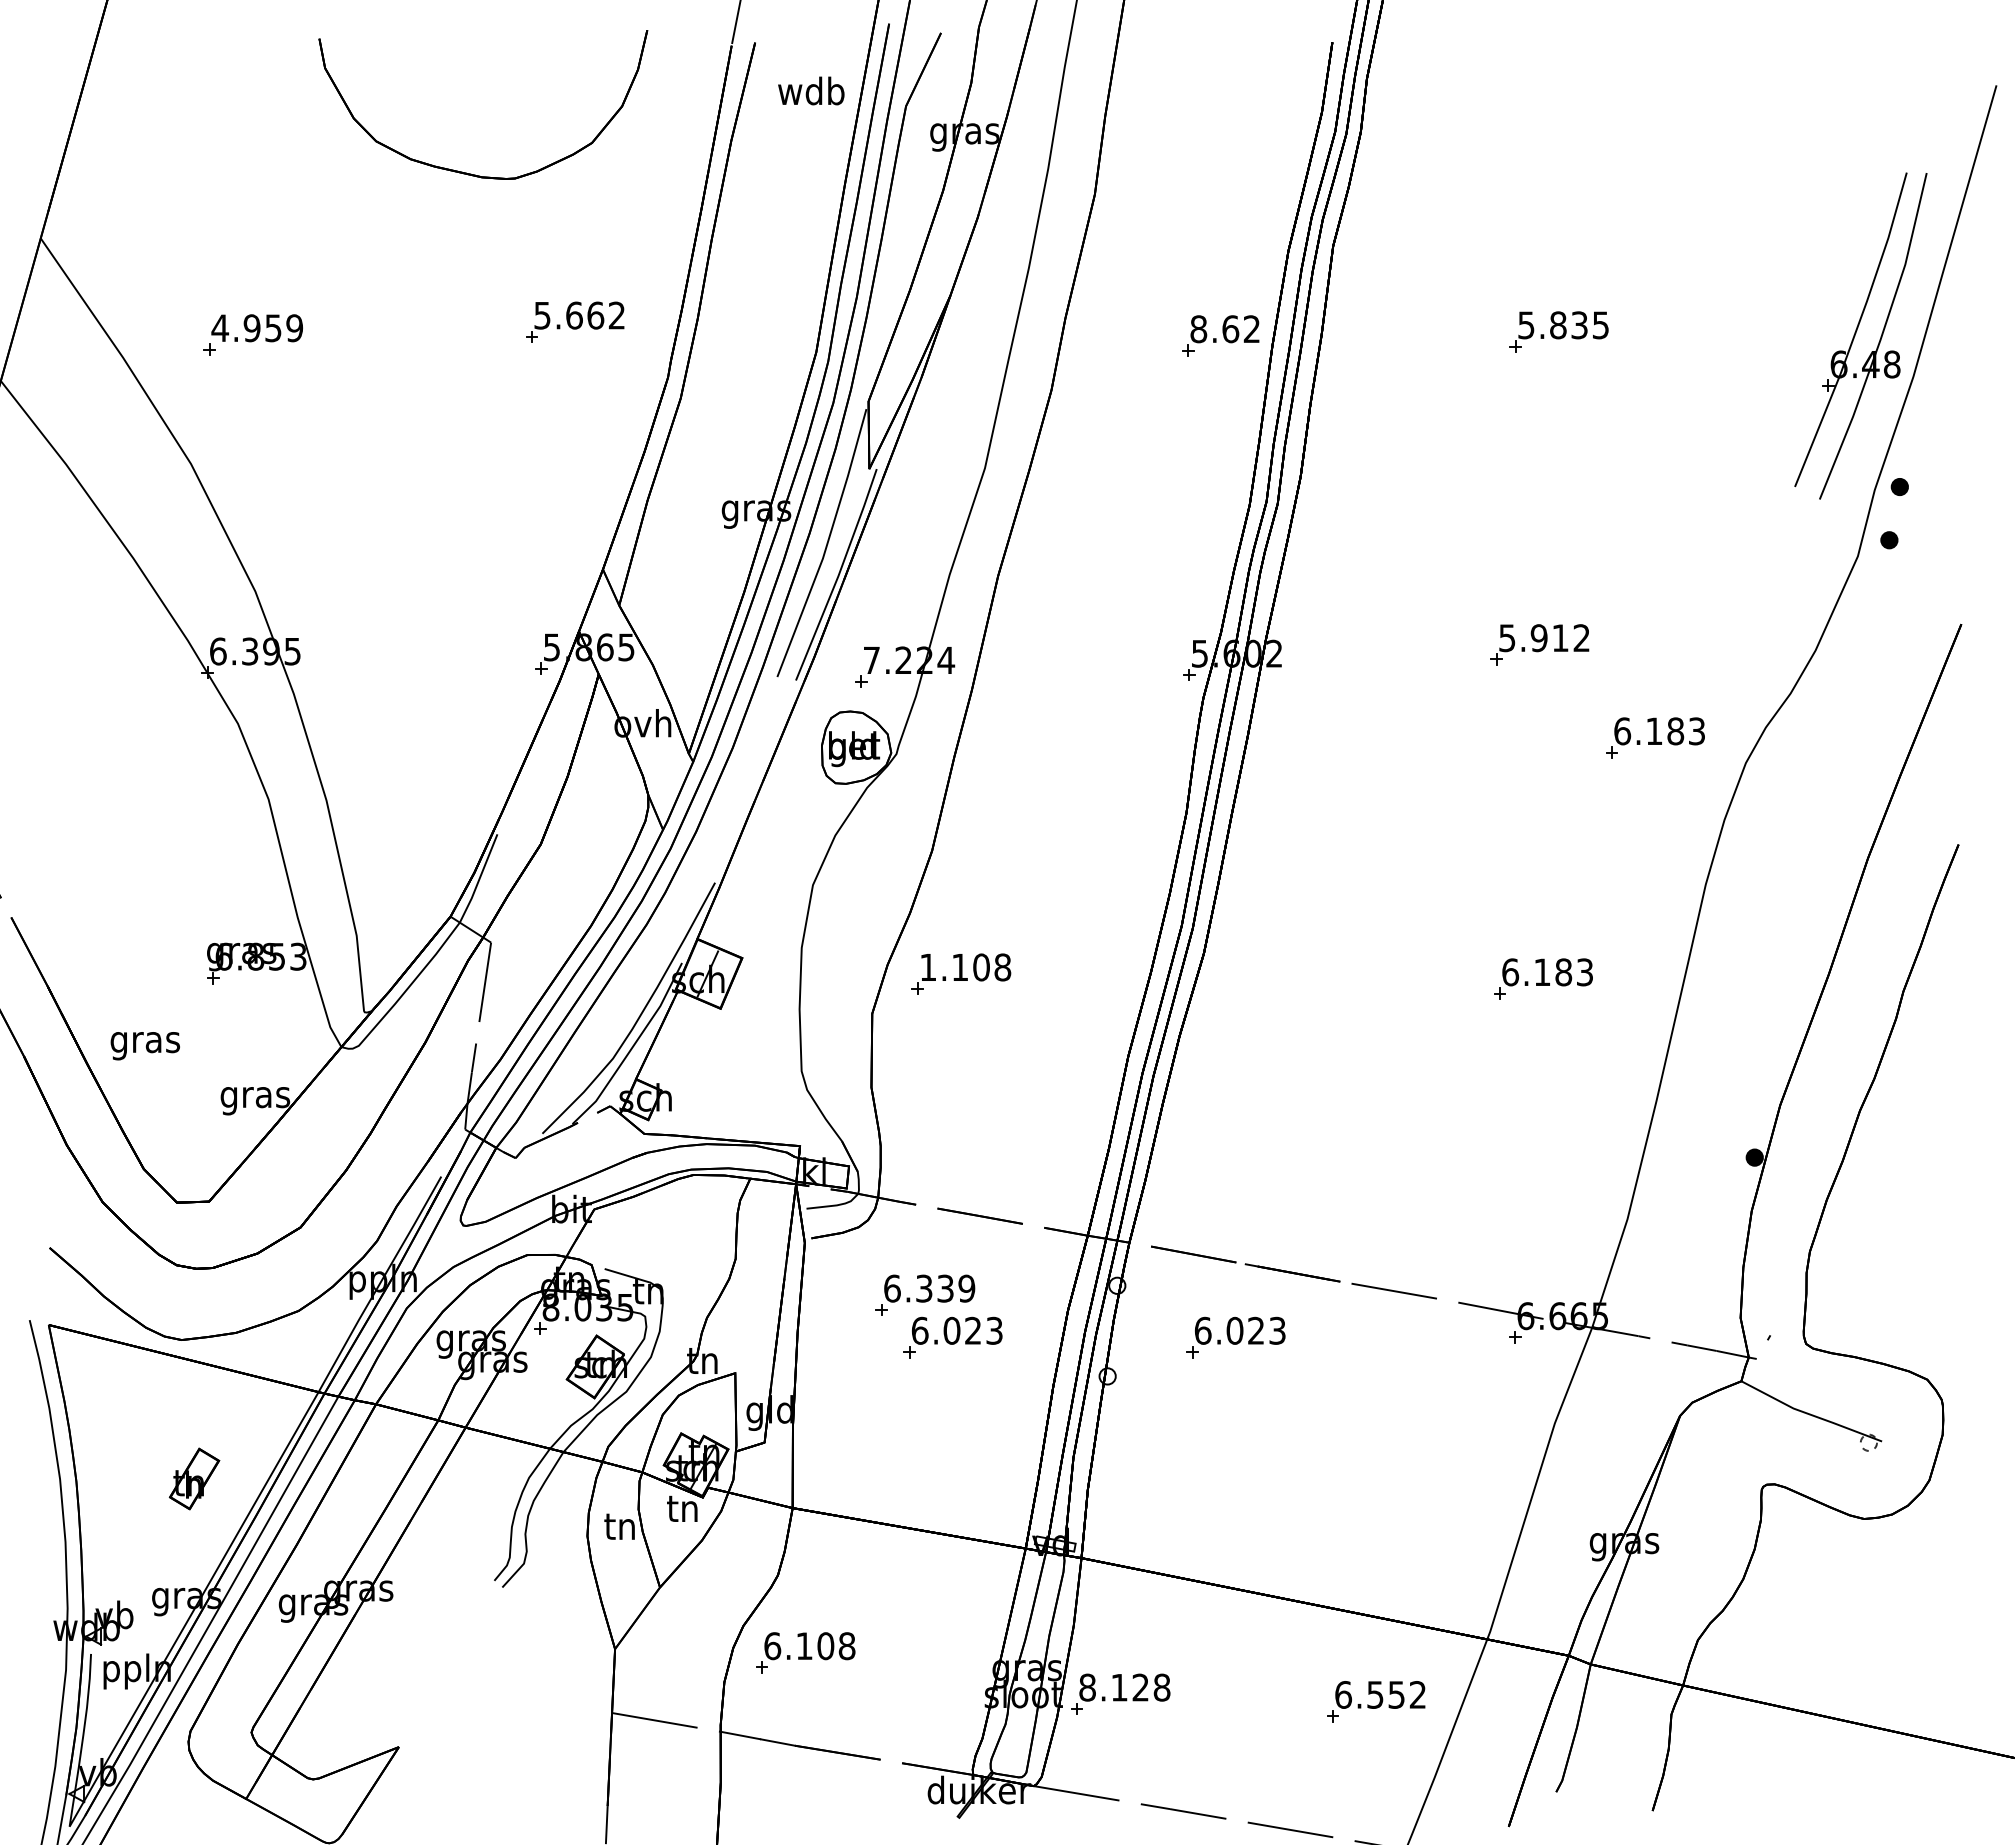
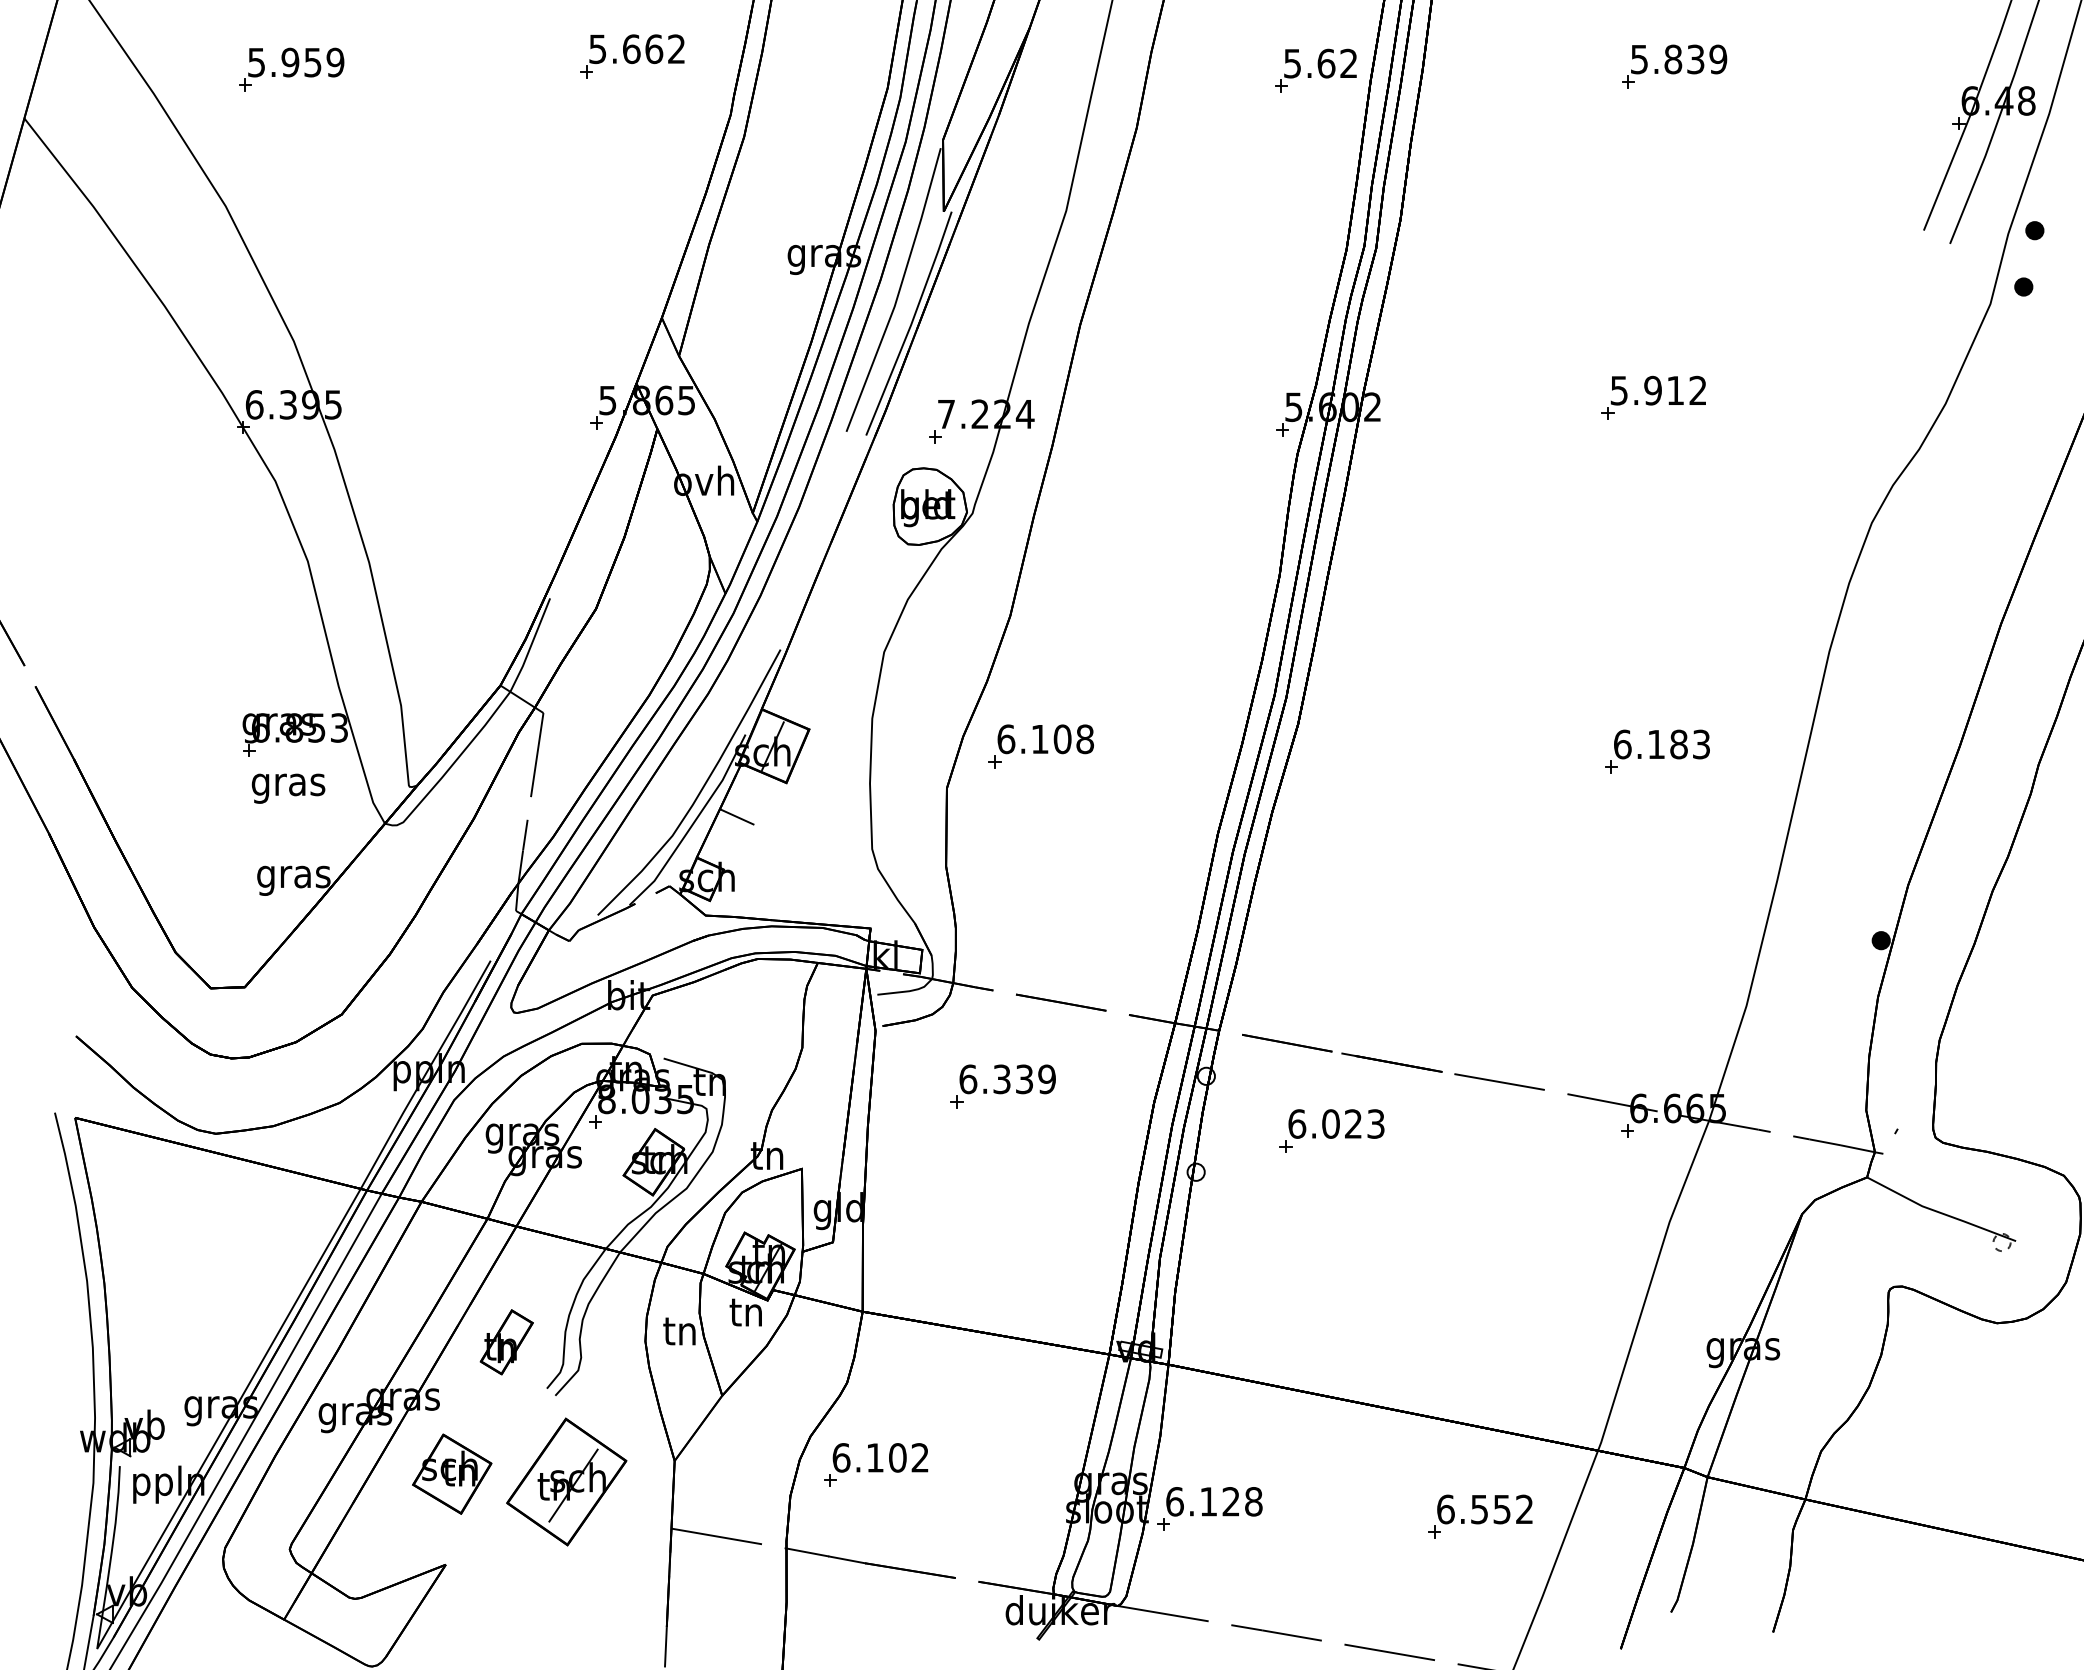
text: (1600, 325) -> (1717, 59), 5.835 -> 5.839
text: (220, 328) -> (256, 62), 4.959 -> 5.959
text: (1198, 329) -> (1292, 63), 8.62 -> 5.62
part: (1655, 737) -> (1776, 495), removed
text: (928, 967) -> (1006, 739), 1.108 -> 6.108
line: (673, 1040) -> (736, 816), added
text: (144, 1046) -> (287, 789), moved
part: (952, 1337) -> (1031, 1131), removed
part: (194, 1478) -> (506, 1341), moved
text: (846, 1646) -> (919, 1458), 6.108 -> 6.102
part: (404, 1661) -> (451, 1474), added
part: (512, 1668) -> (566, 1481), added
text: (1087, 1687) -> (1174, 1501), 8.128 -> 6.128

